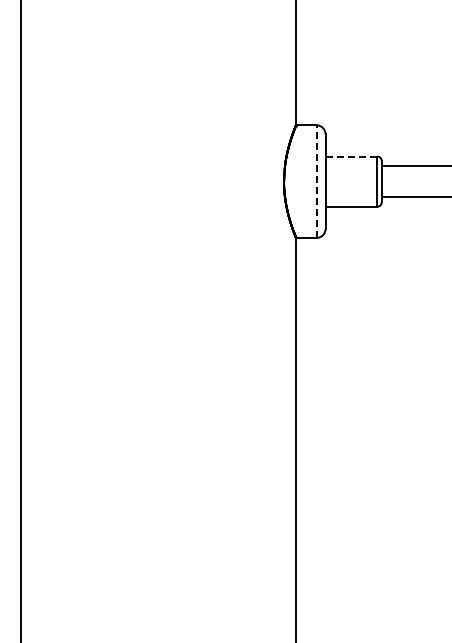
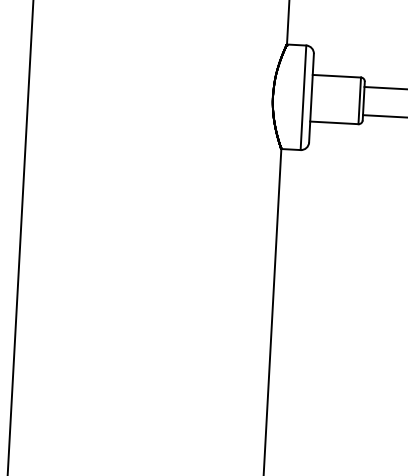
line: (351, 156) -> (336, 76), dashed -> solid
line: (316, 181) -> (303, 97), dashed -> solid

